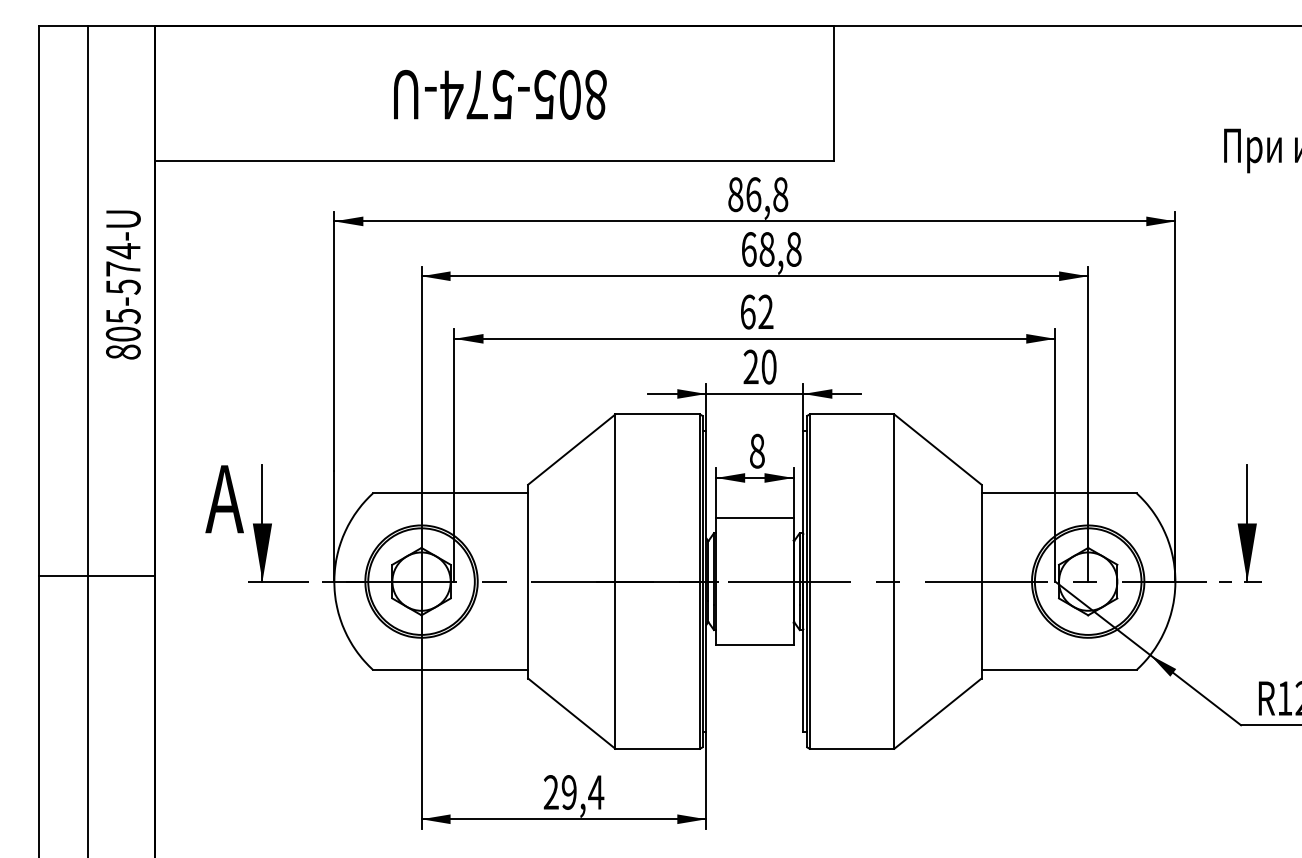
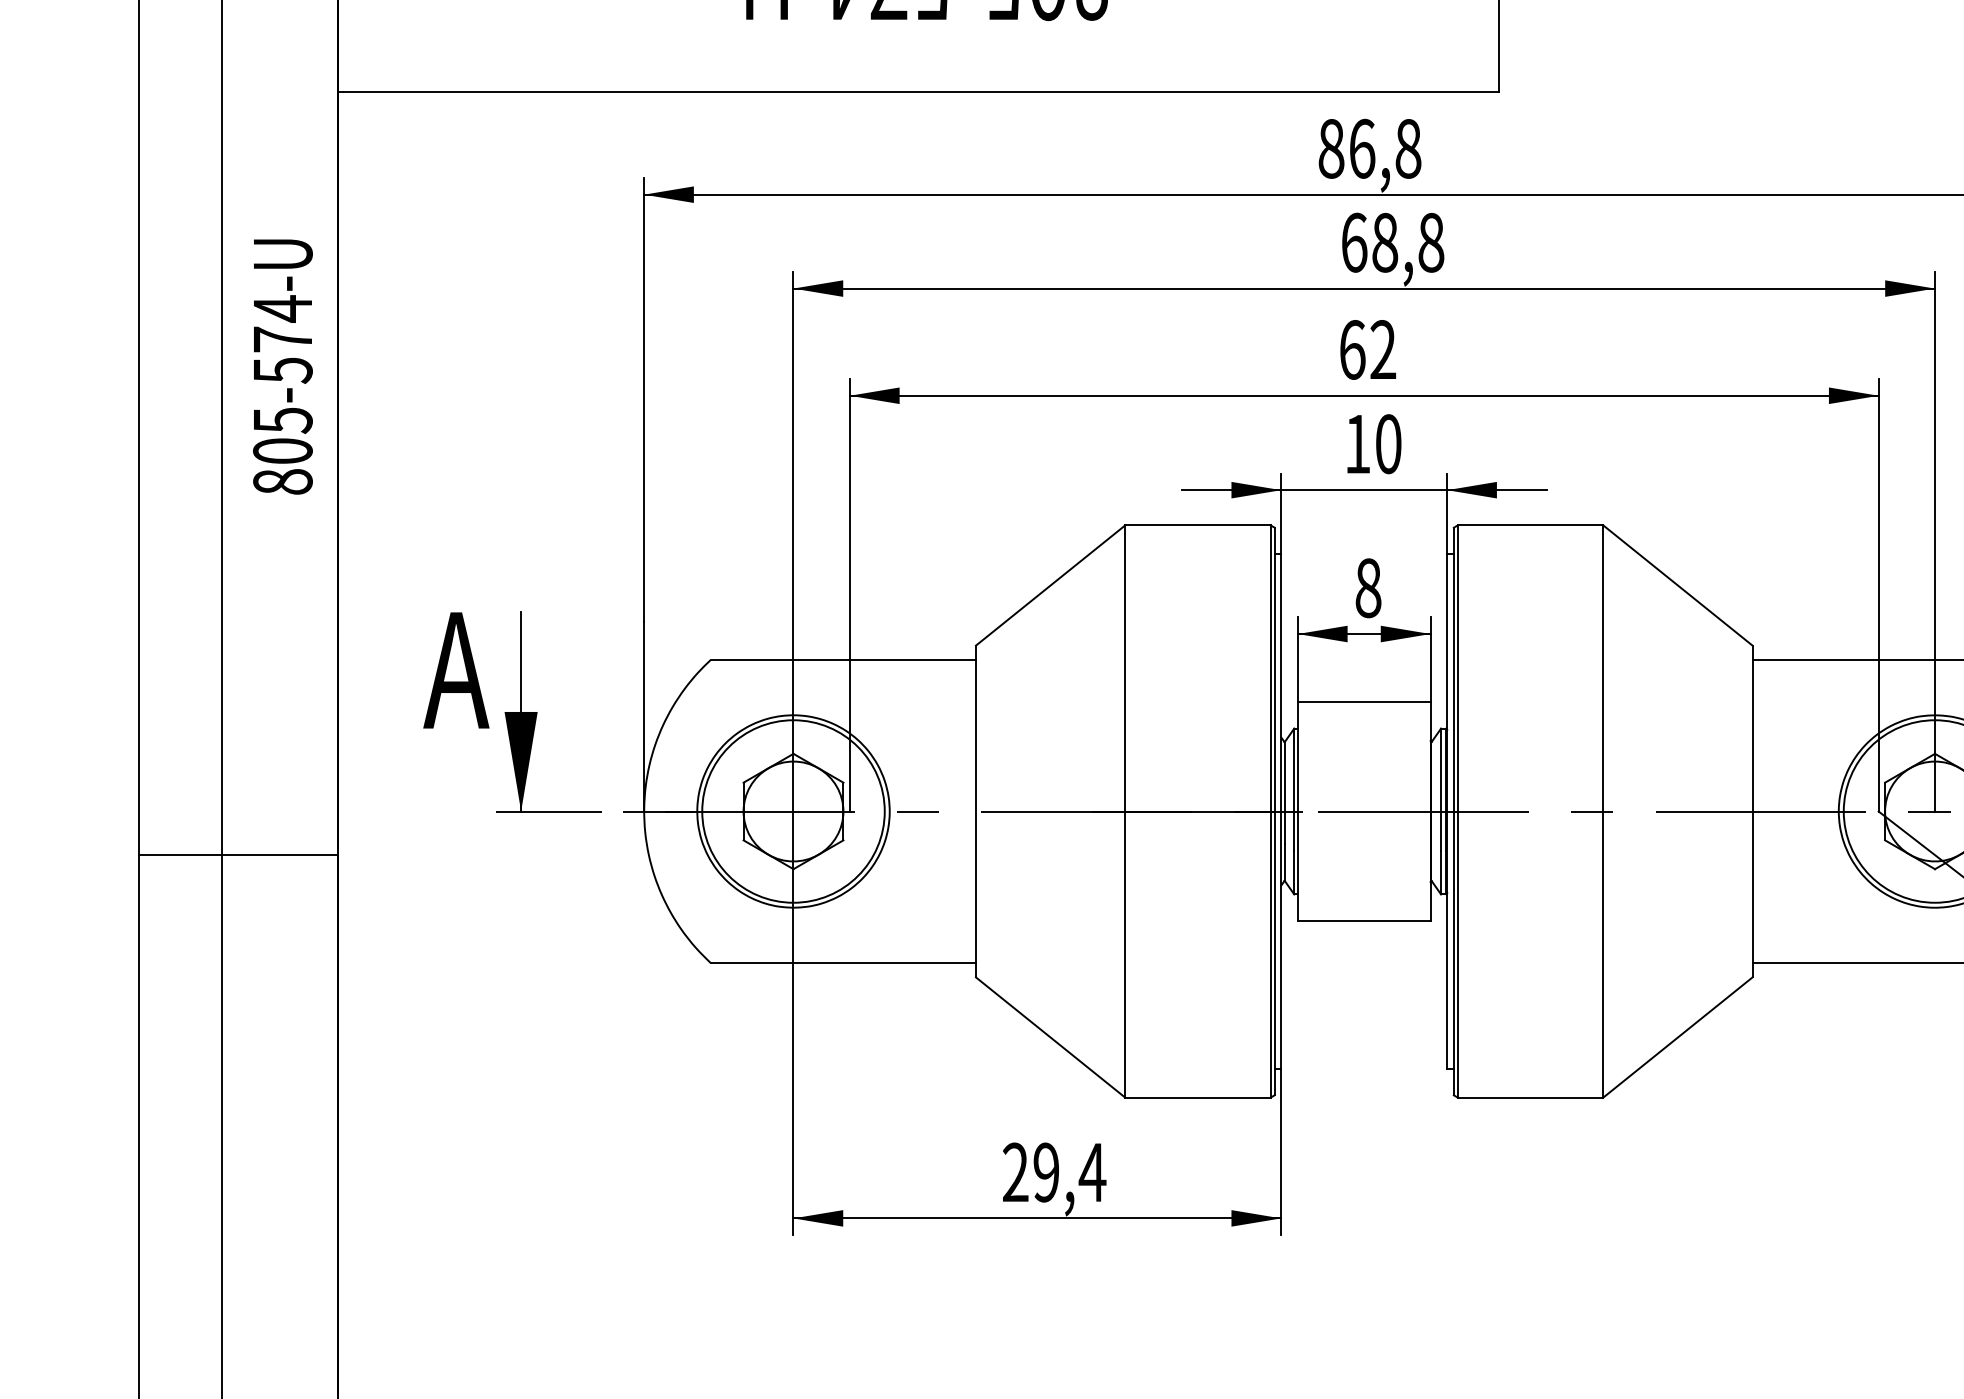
text: (122, 284) -> (281, 366), moved
text: (750, 366) -> (1356, 443), 20 -> 10
line: (97, 576) -> (238, 855), moved

